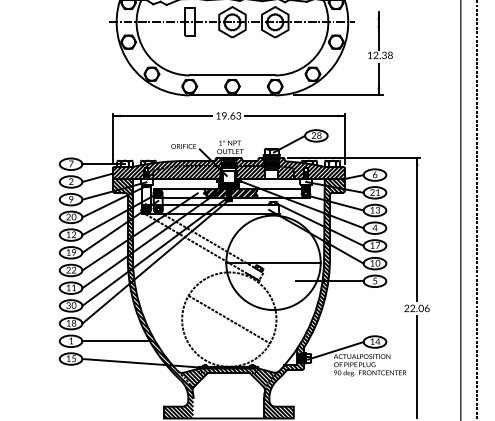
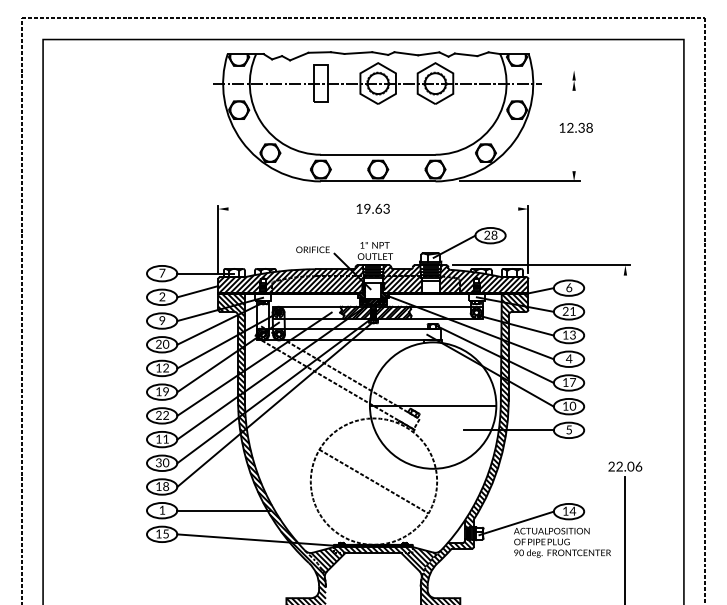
line: (379, 31) -> (574, 95), removed
line: (379, 79) -> (574, 160), removed
line: (162, 116) -> (284, 209), removed
line: (294, 116) -> (461, 209), removed
line: (417, 229) -> (625, 360), removed

